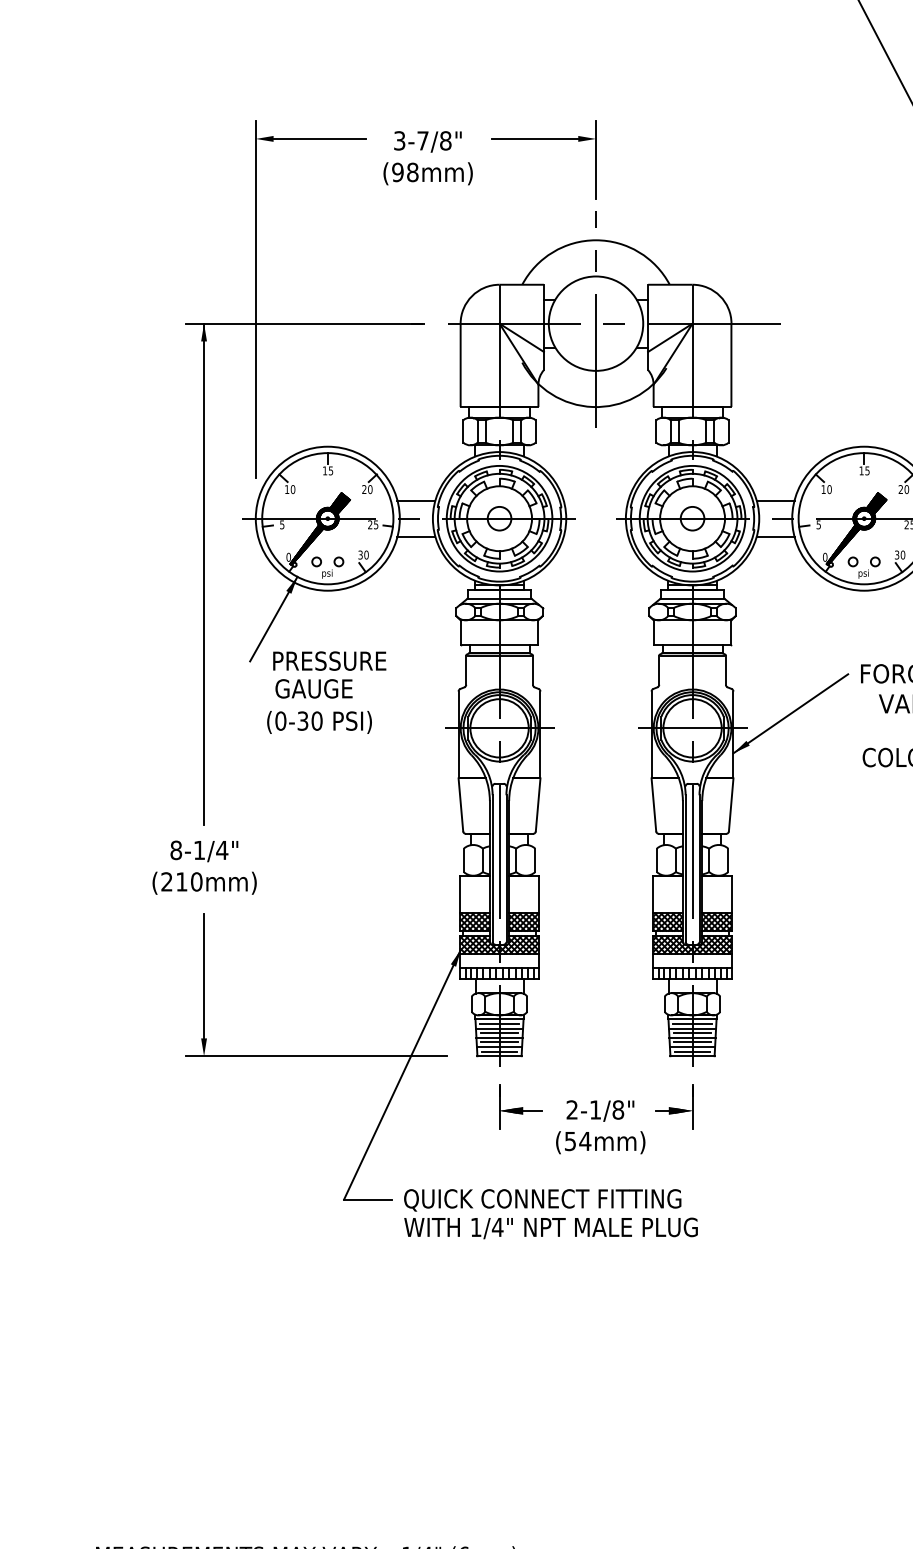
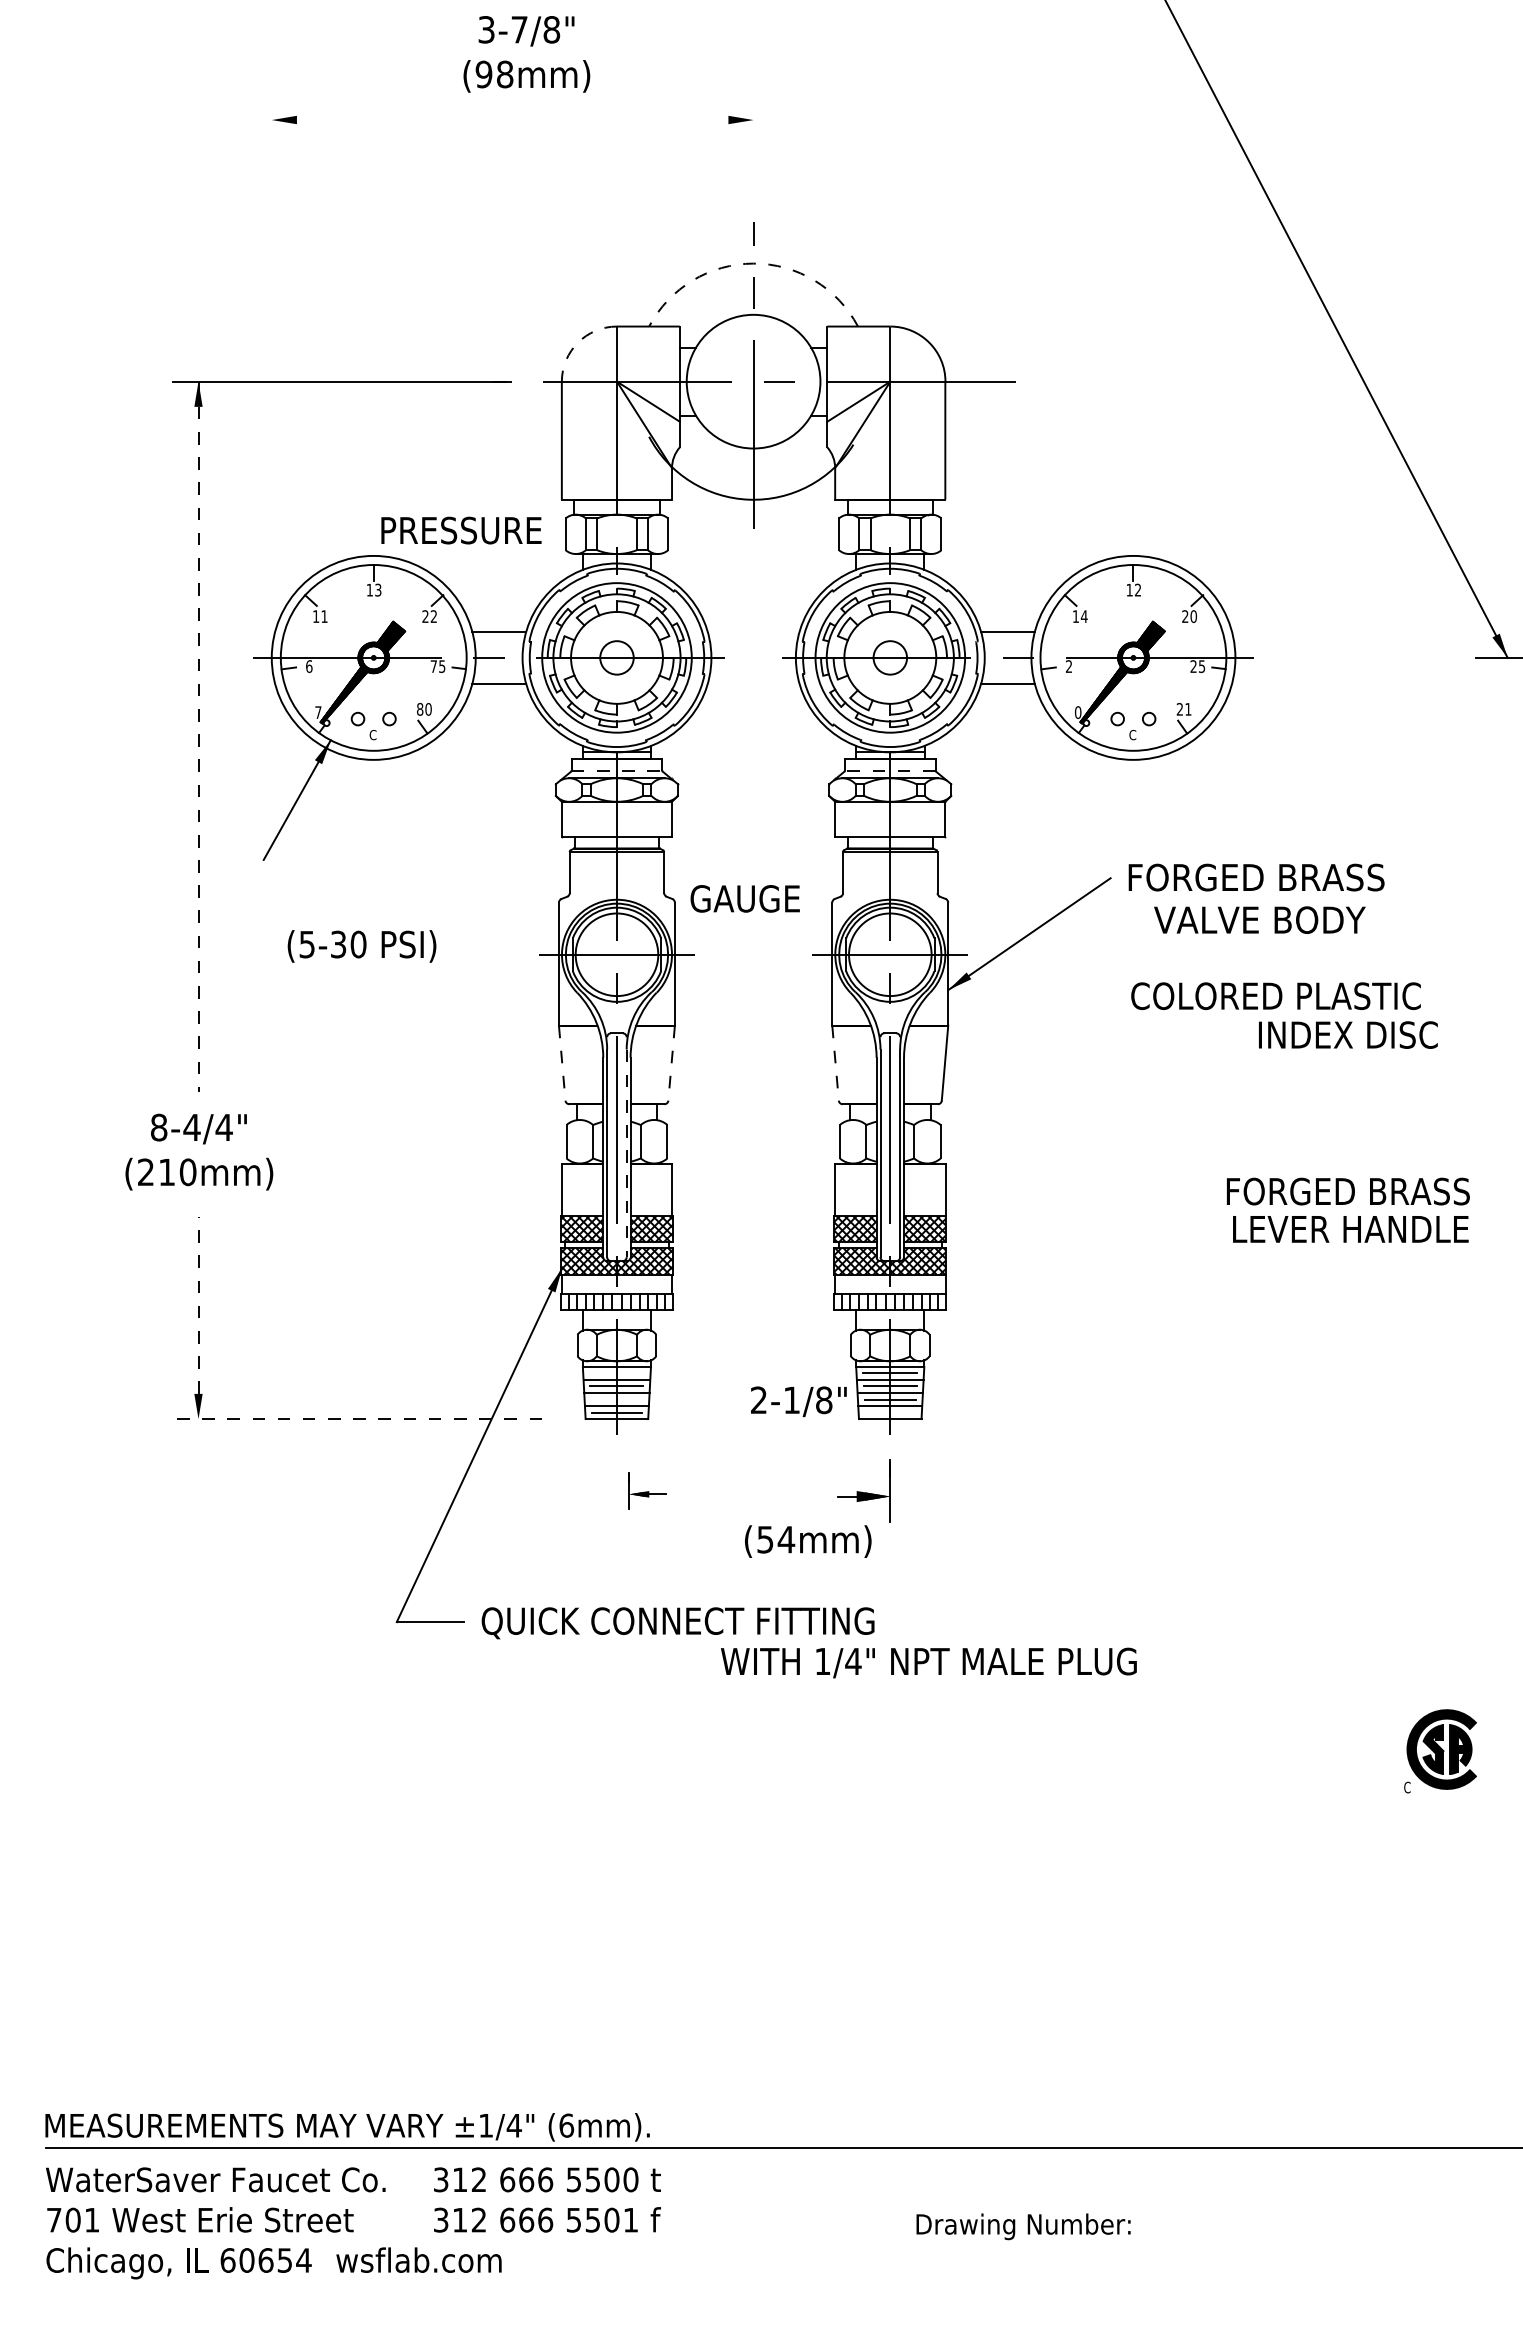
line: (319, 139) -> (361, 120), removed
line: (535, 139) -> (667, 120), removed
text: (427, 158) -> (526, 54), moved
line: (595, 159) -> (753, 149), removed
arc: (595, 240) -> (753, 263), solid -> dashed
arc: (472, 296) -> (578, 342), solid -> dashed
line: (255, 299) -> (271, 347), removed
text: (331, 470) -> (378, 589), 15 -> 13
text: (867, 470) -> (1138, 589), 15 -> 12
text: (293, 489) -> (324, 616), 10 -> 11
text: (370, 489) -> (433, 616), 20 -> 22
text: (828, 489) -> (1083, 616), 10 -> 14
text: (282, 524) -> (309, 666), 5 -> 6
text: (370, 524) -> (433, 666), 25 -> 75
text: (819, 524) -> (1069, 666), 5 -> 2
text: (360, 555) -> (420, 709), 30 -> 80
text: (899, 555) -> (1183, 709), 30 -> 21
text: (288, 557) -> (318, 712), 0 -> 7
text: (326, 573) -> (372, 735), psi -> C
text: (863, 573) -> (1132, 735), psi -> C
line: (204, 574) -> (198, 737), solid -> dashed
line: (499, 598) -> (617, 771), solid -> dashed
line: (691, 598) -> (889, 771), solid -> dashed
text: (329, 661) -> (461, 530), moved
text: (313, 688) -> (744, 898), moved
text: (281, 721) -> (307, 944), (0-30 -> (5-30
line: (461, 805) -> (562, 1063), solid -> dashed
line: (538, 805) -> (671, 1063), solid -> dashed
line: (653, 805) -> (835, 1063), solid -> dashed
text: (199, 850) -> (191, 1127), 8-1/4" -> 8-4/4"
line: (506, 868) -> (626, 1153), solid -> dashed
line: (204, 975) -> (198, 1305), solid -> dashed
line: (499, 1024) -> (616, 1373), removed
line: (499, 1042) -> (616, 1399), removed
line: (692, 1051) -> (890, 1412), removed
line: (316, 1056) -> (357, 1419), solid -> dashed
part: (521, 1106) -> (647, 1490), size x0.6
text: (600, 1110) -> (798, 1401), moved
text: (600, 1142) -> (808, 1541), moved
text: (550, 1228) -> (928, 1662), moved

